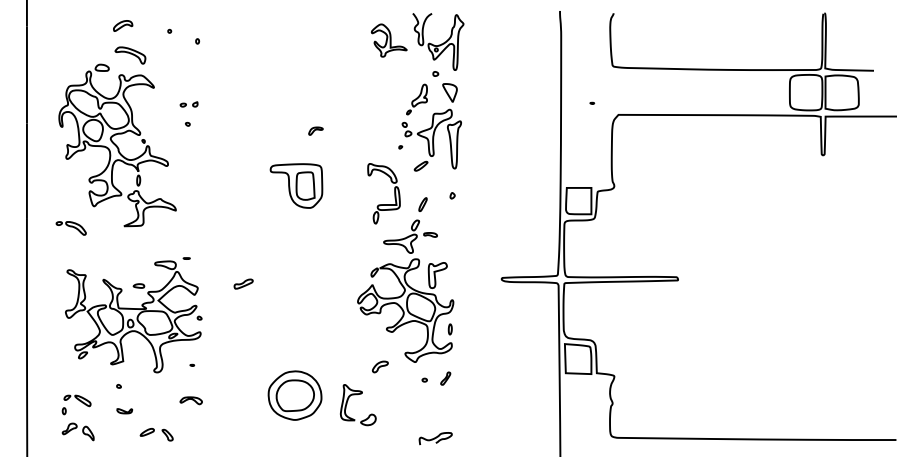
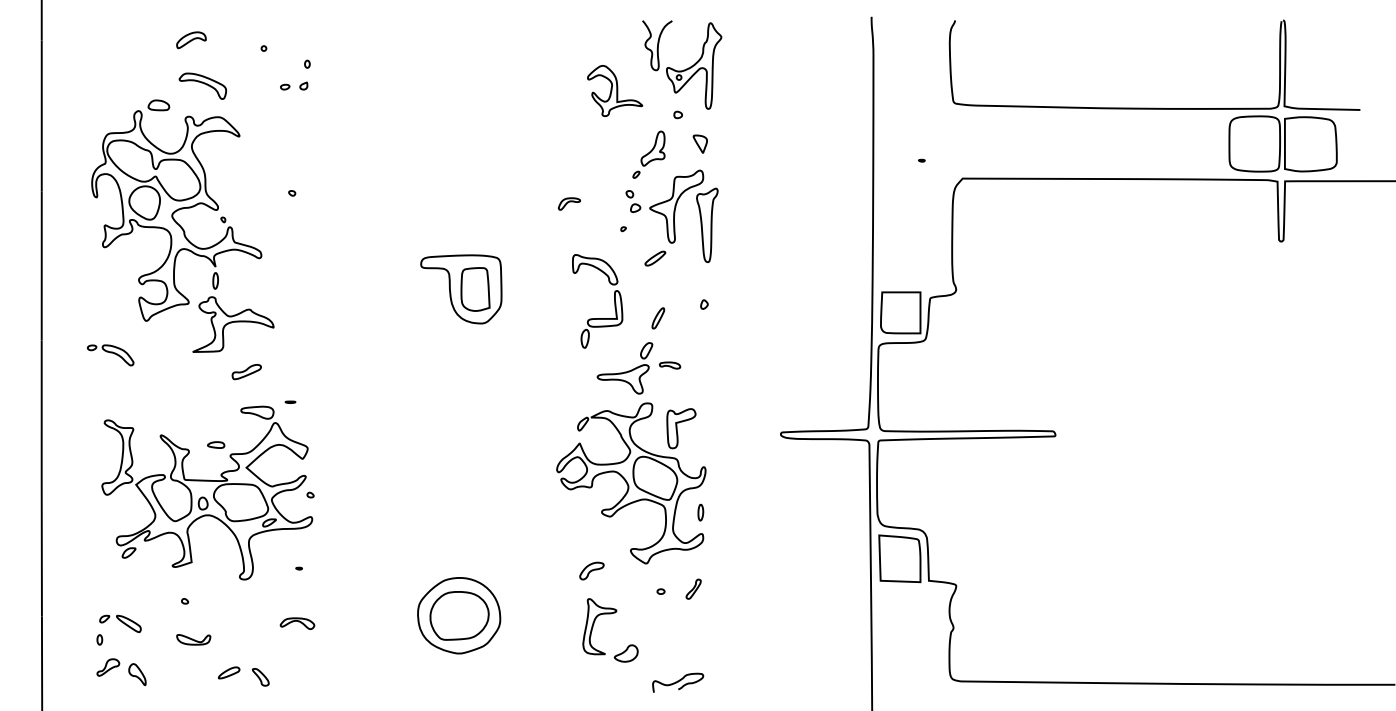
part: (388, 40) -> (613, 90), moved
part: (449, 92) -> (699, 143), size x0.62
part: (188, 104) -> (293, 86), moved
part: (315, 130) -> (568, 202), moved
part: (243, 283) -> (246, 371), moved
part: (357, 395) -> (609, 615), moved
part: (124, 411) -> (193, 640), size x1.43

